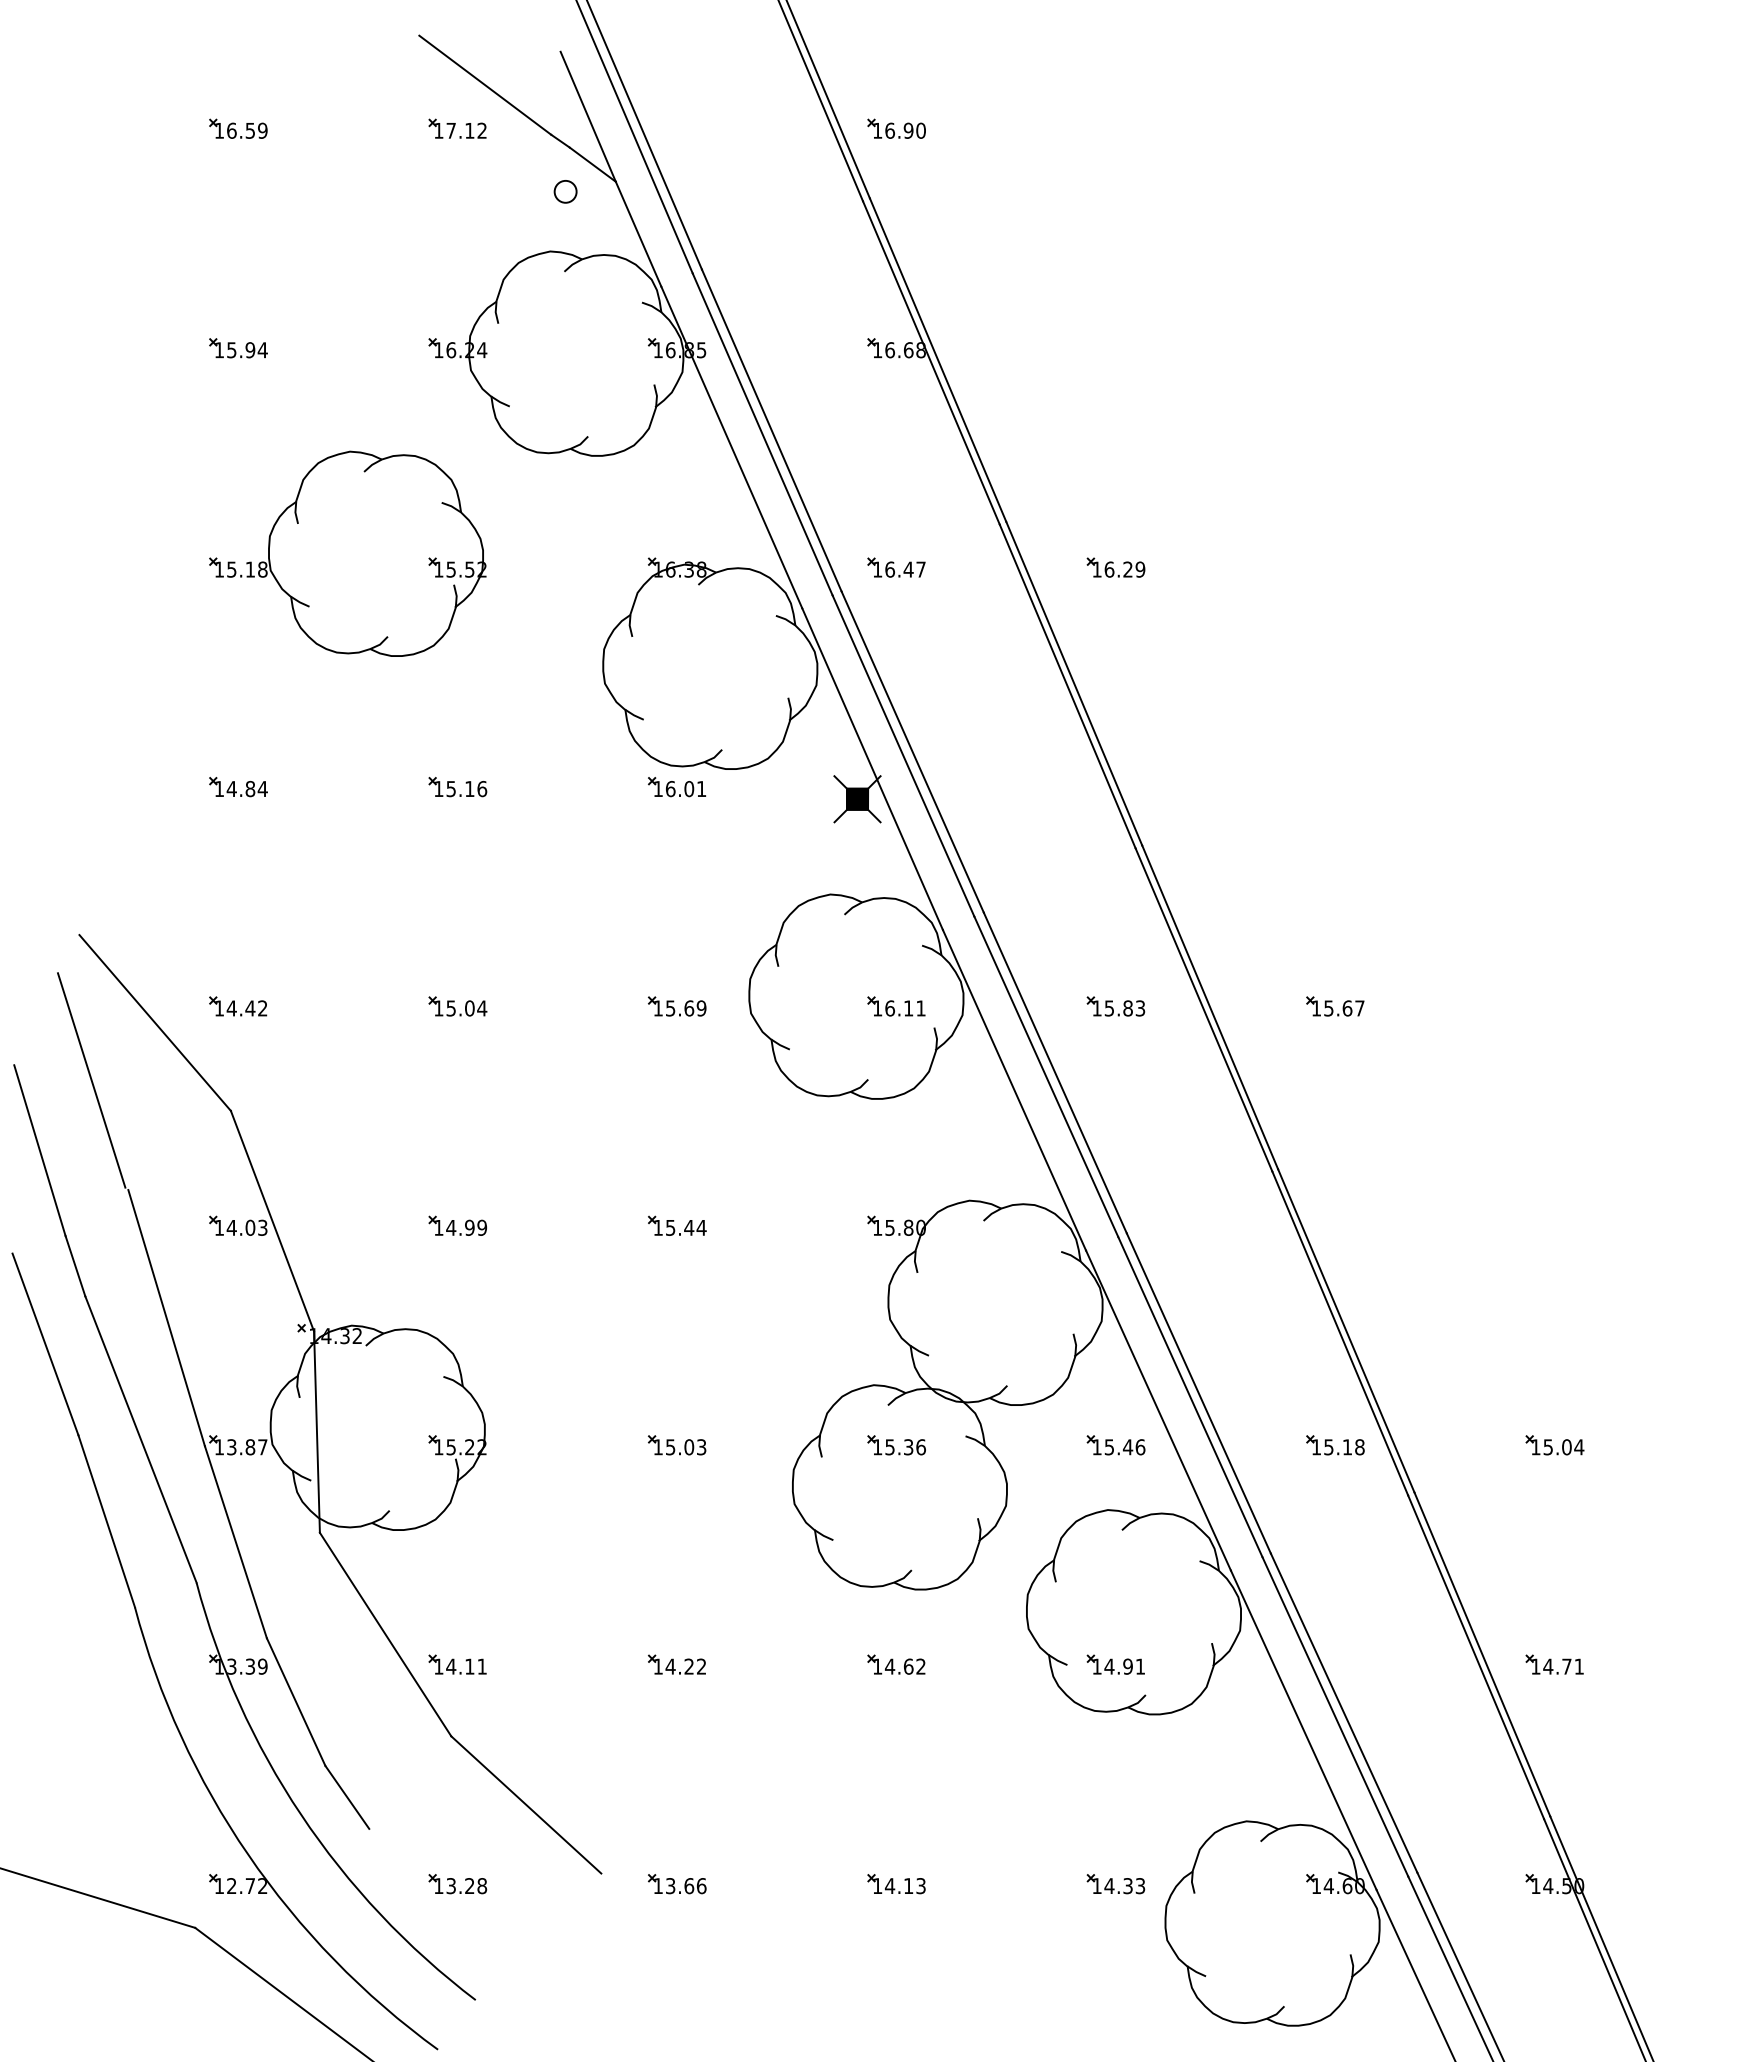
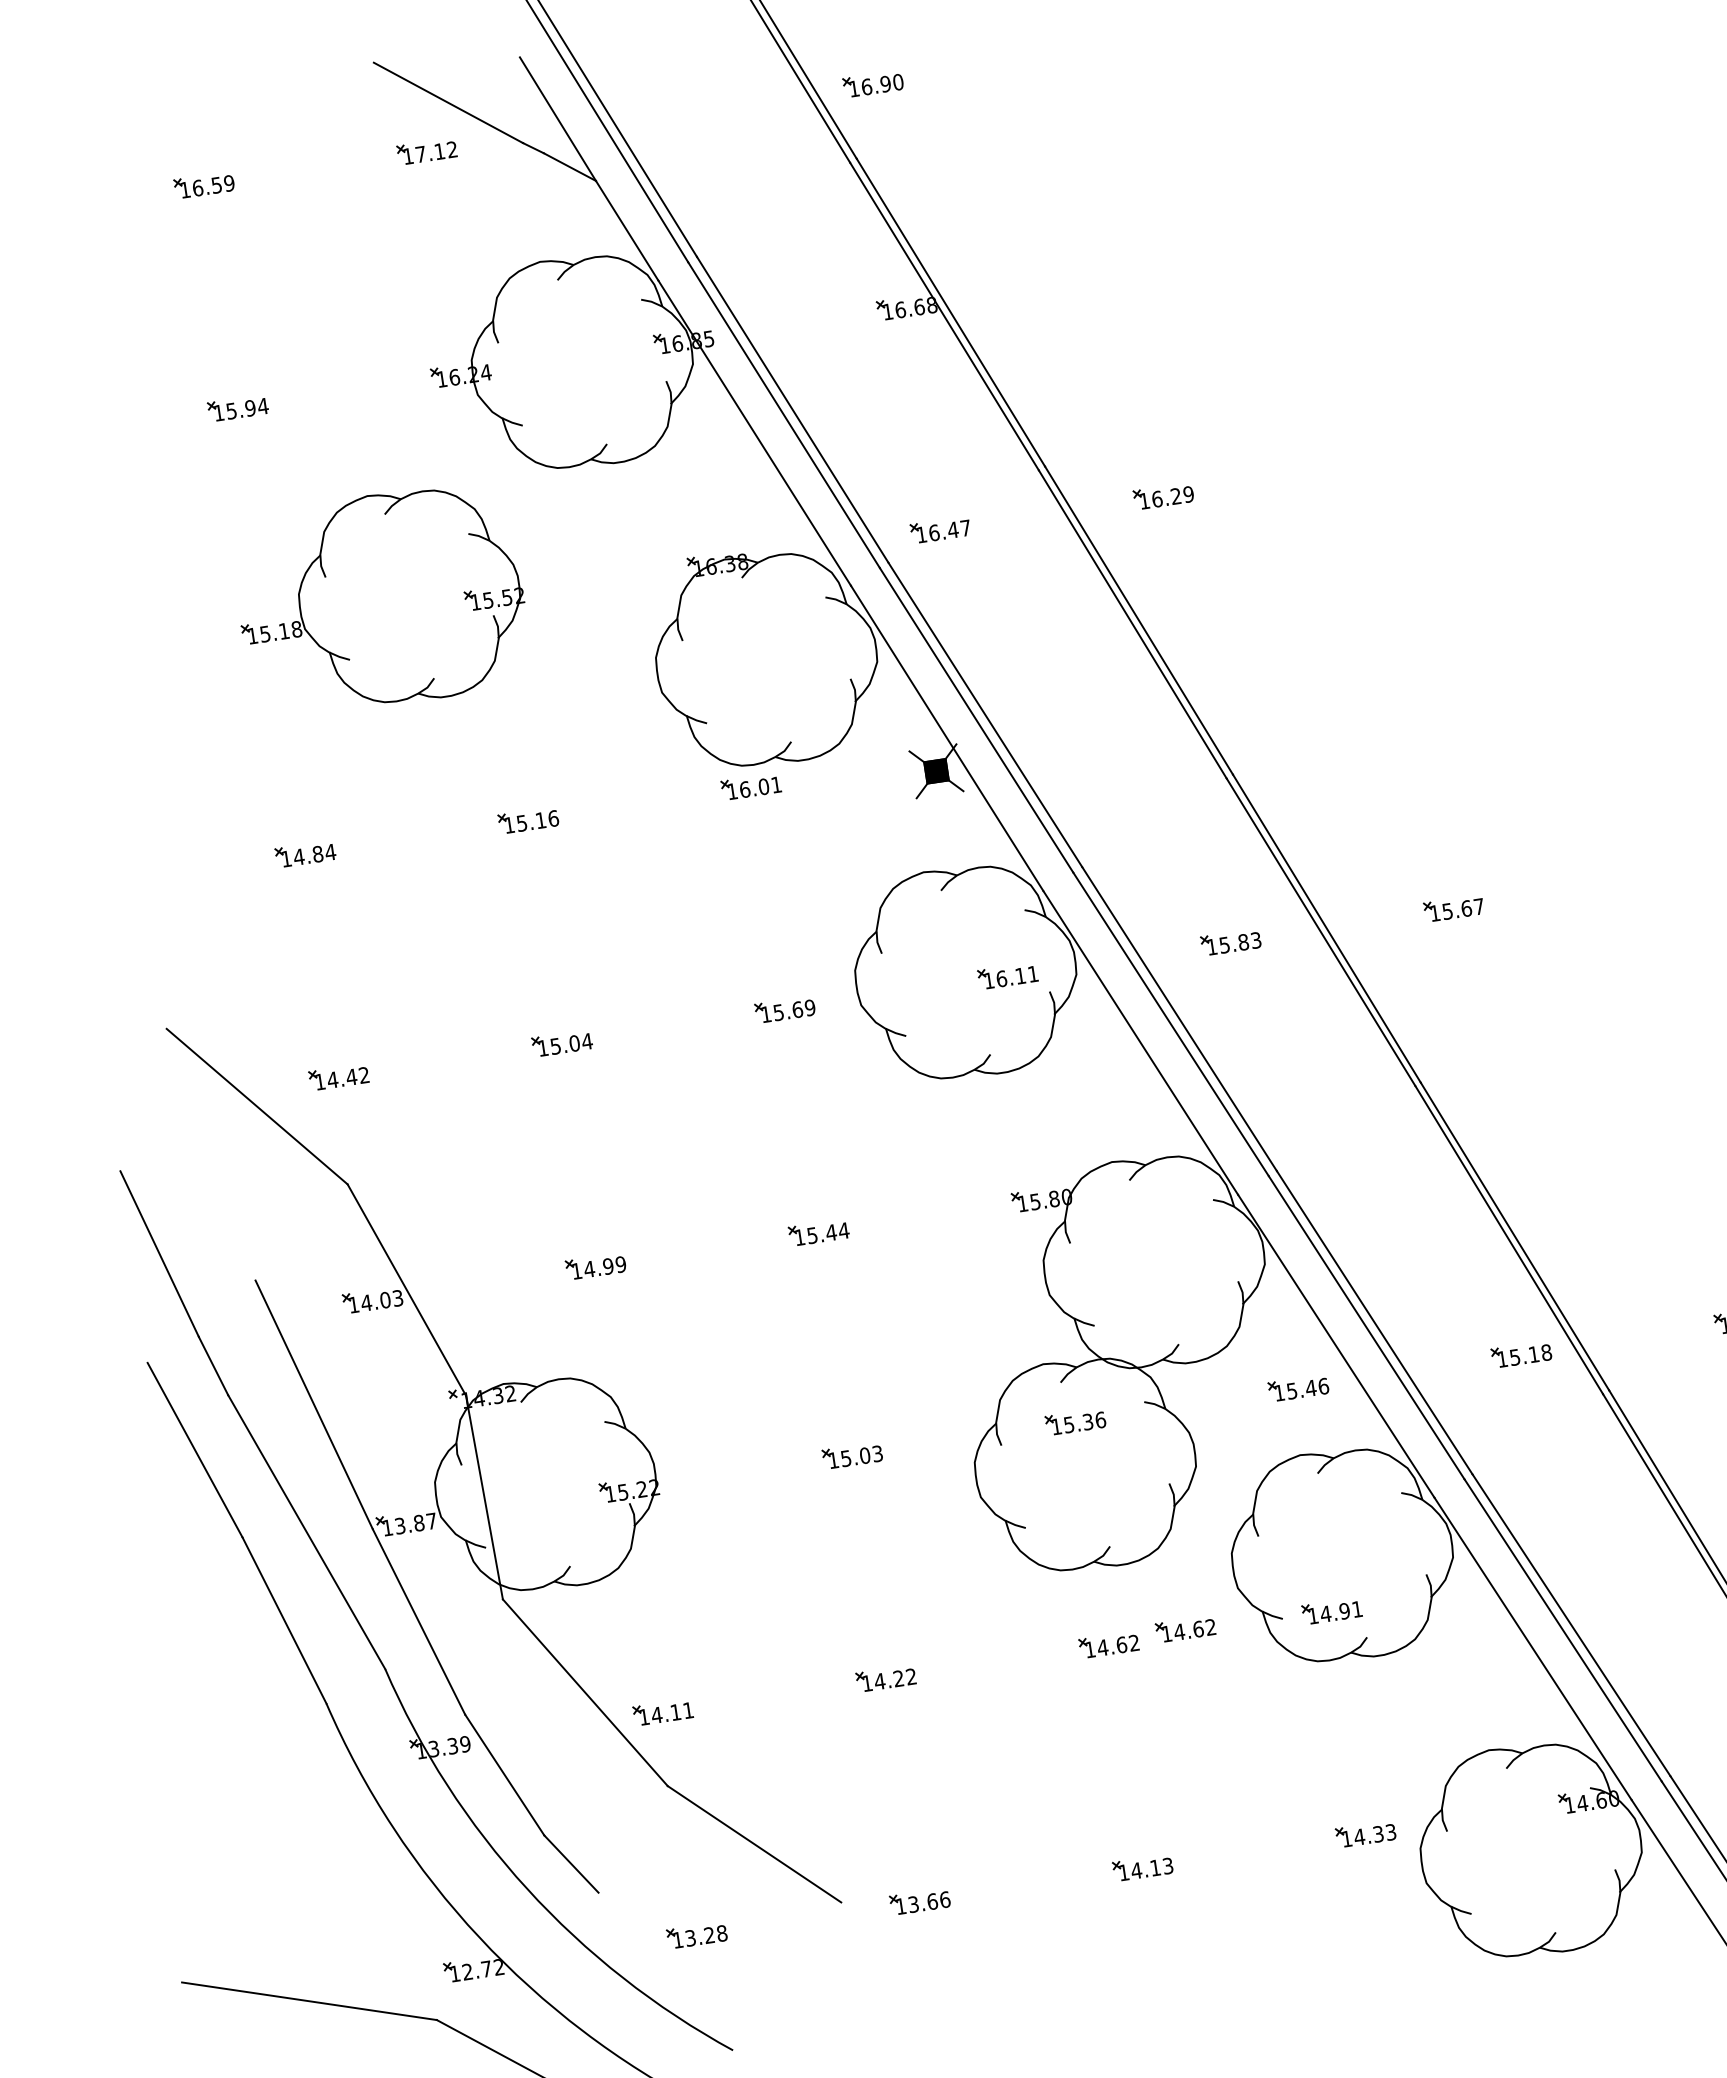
circle: (565, 191) -> (546, 198), removed
line: (91, 1080) -> (201, 1174), removed
part: (972, 1660) -> (1185, 1628), added

